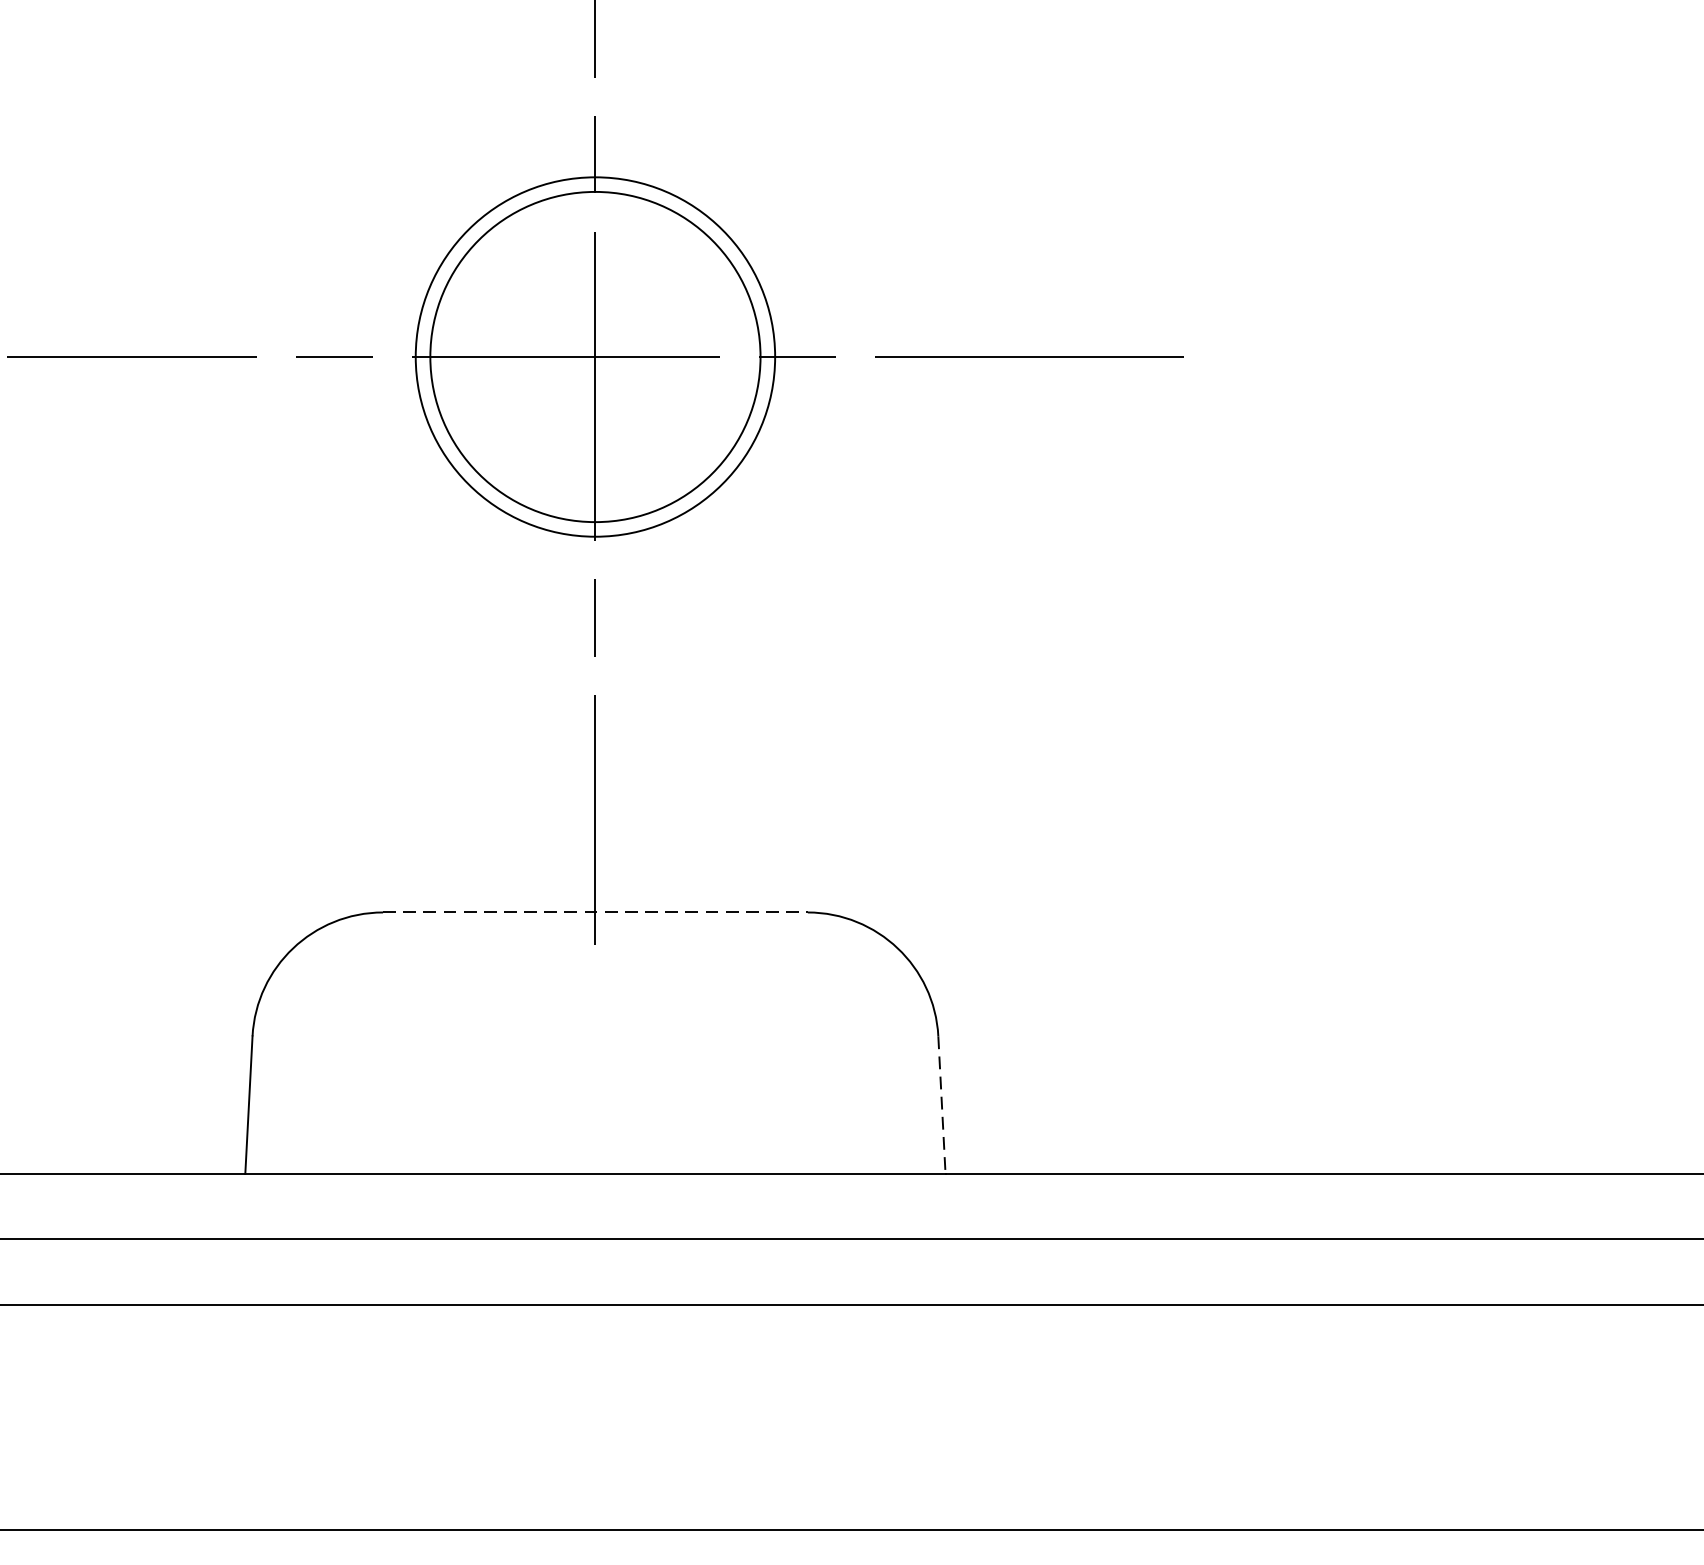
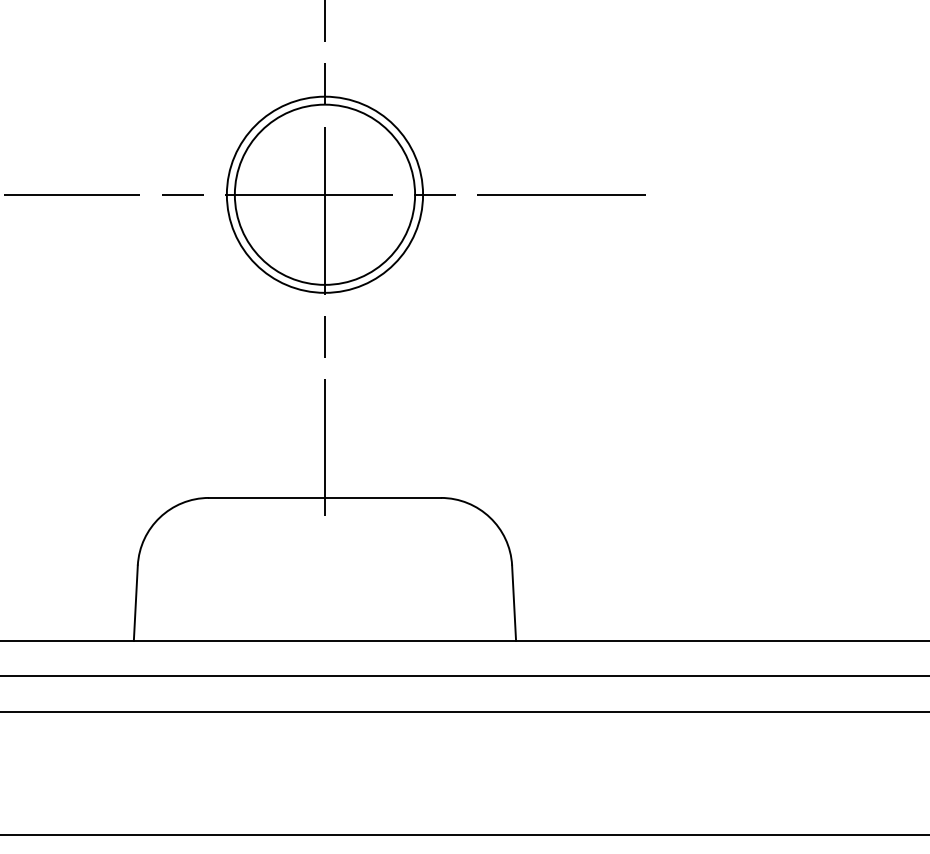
line: (594, 911) -> (324, 497), dashed -> solid
line: (942, 1105) -> (514, 603), dashed -> solid

